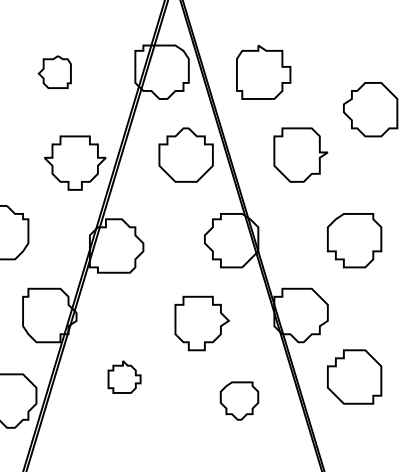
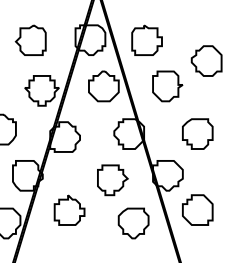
part: (54, 70) -> (30, 39), size x1.67
part: (124, 375) -> (69, 209), size x1.67
part: (239, 401) -> (133, 223), size x1.43

